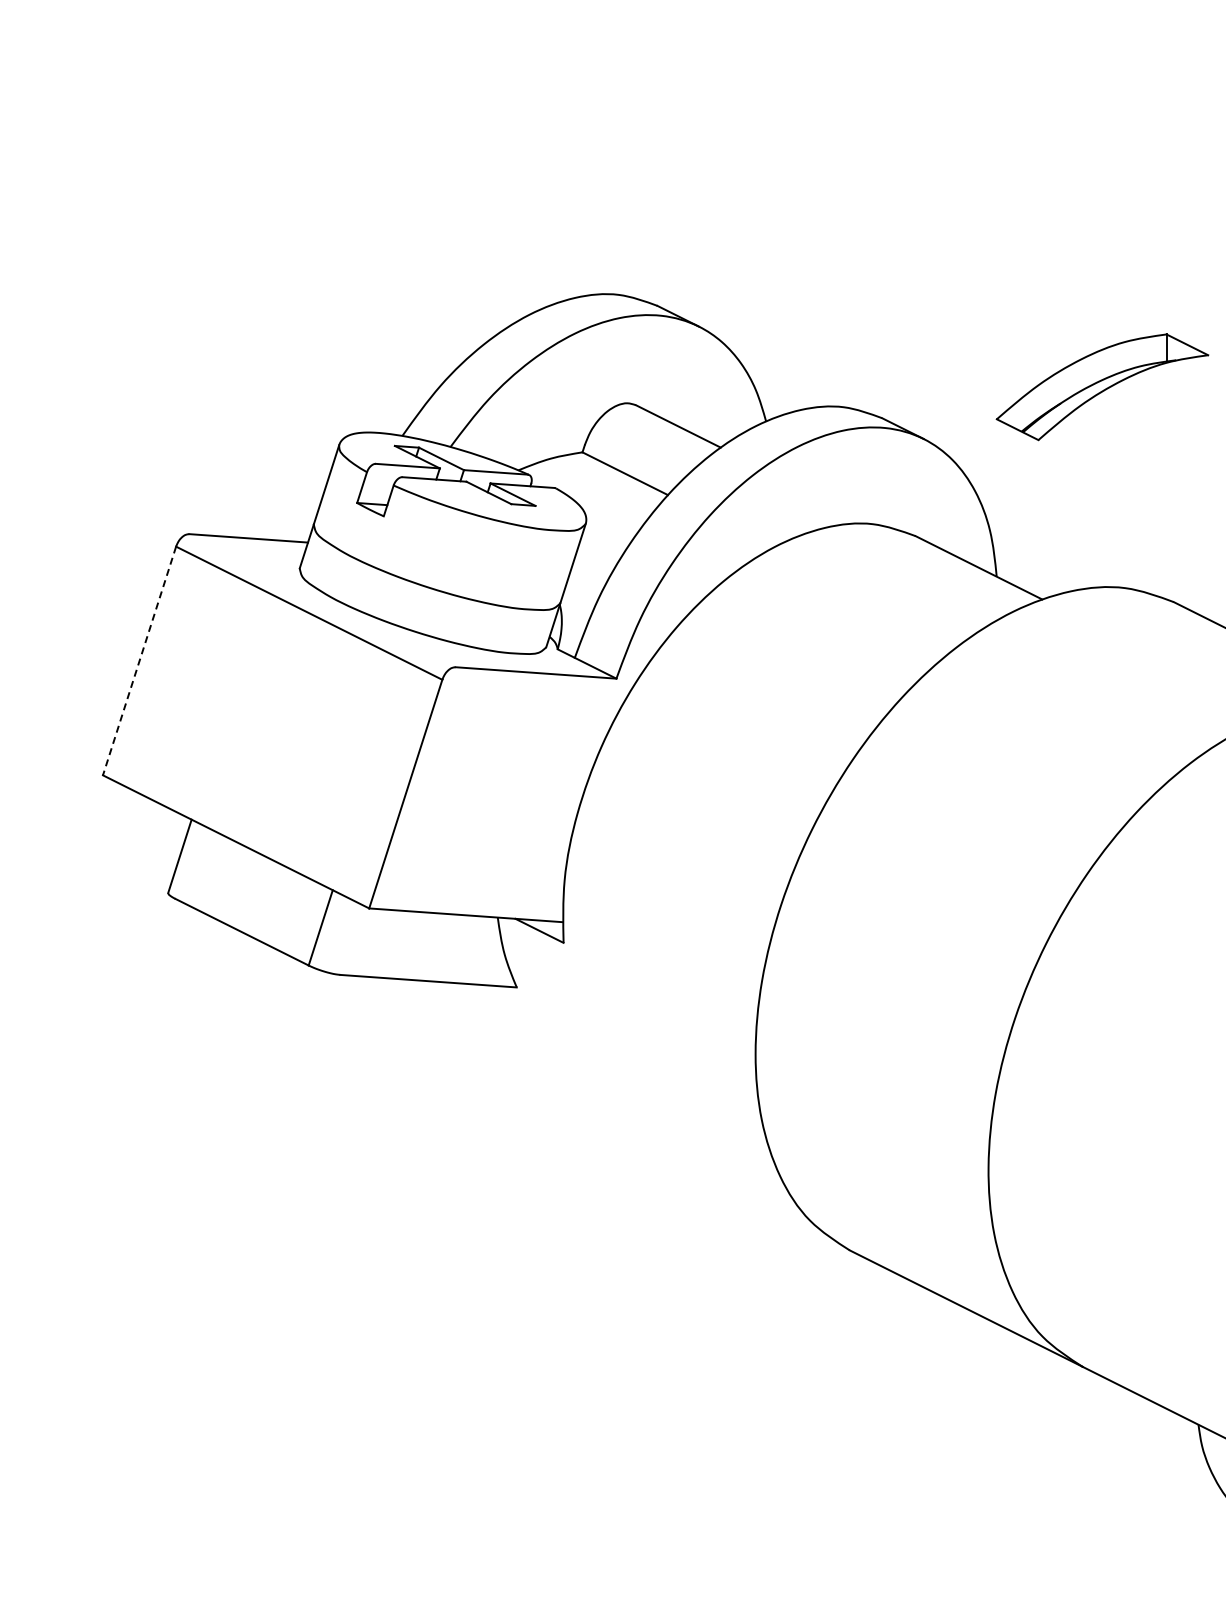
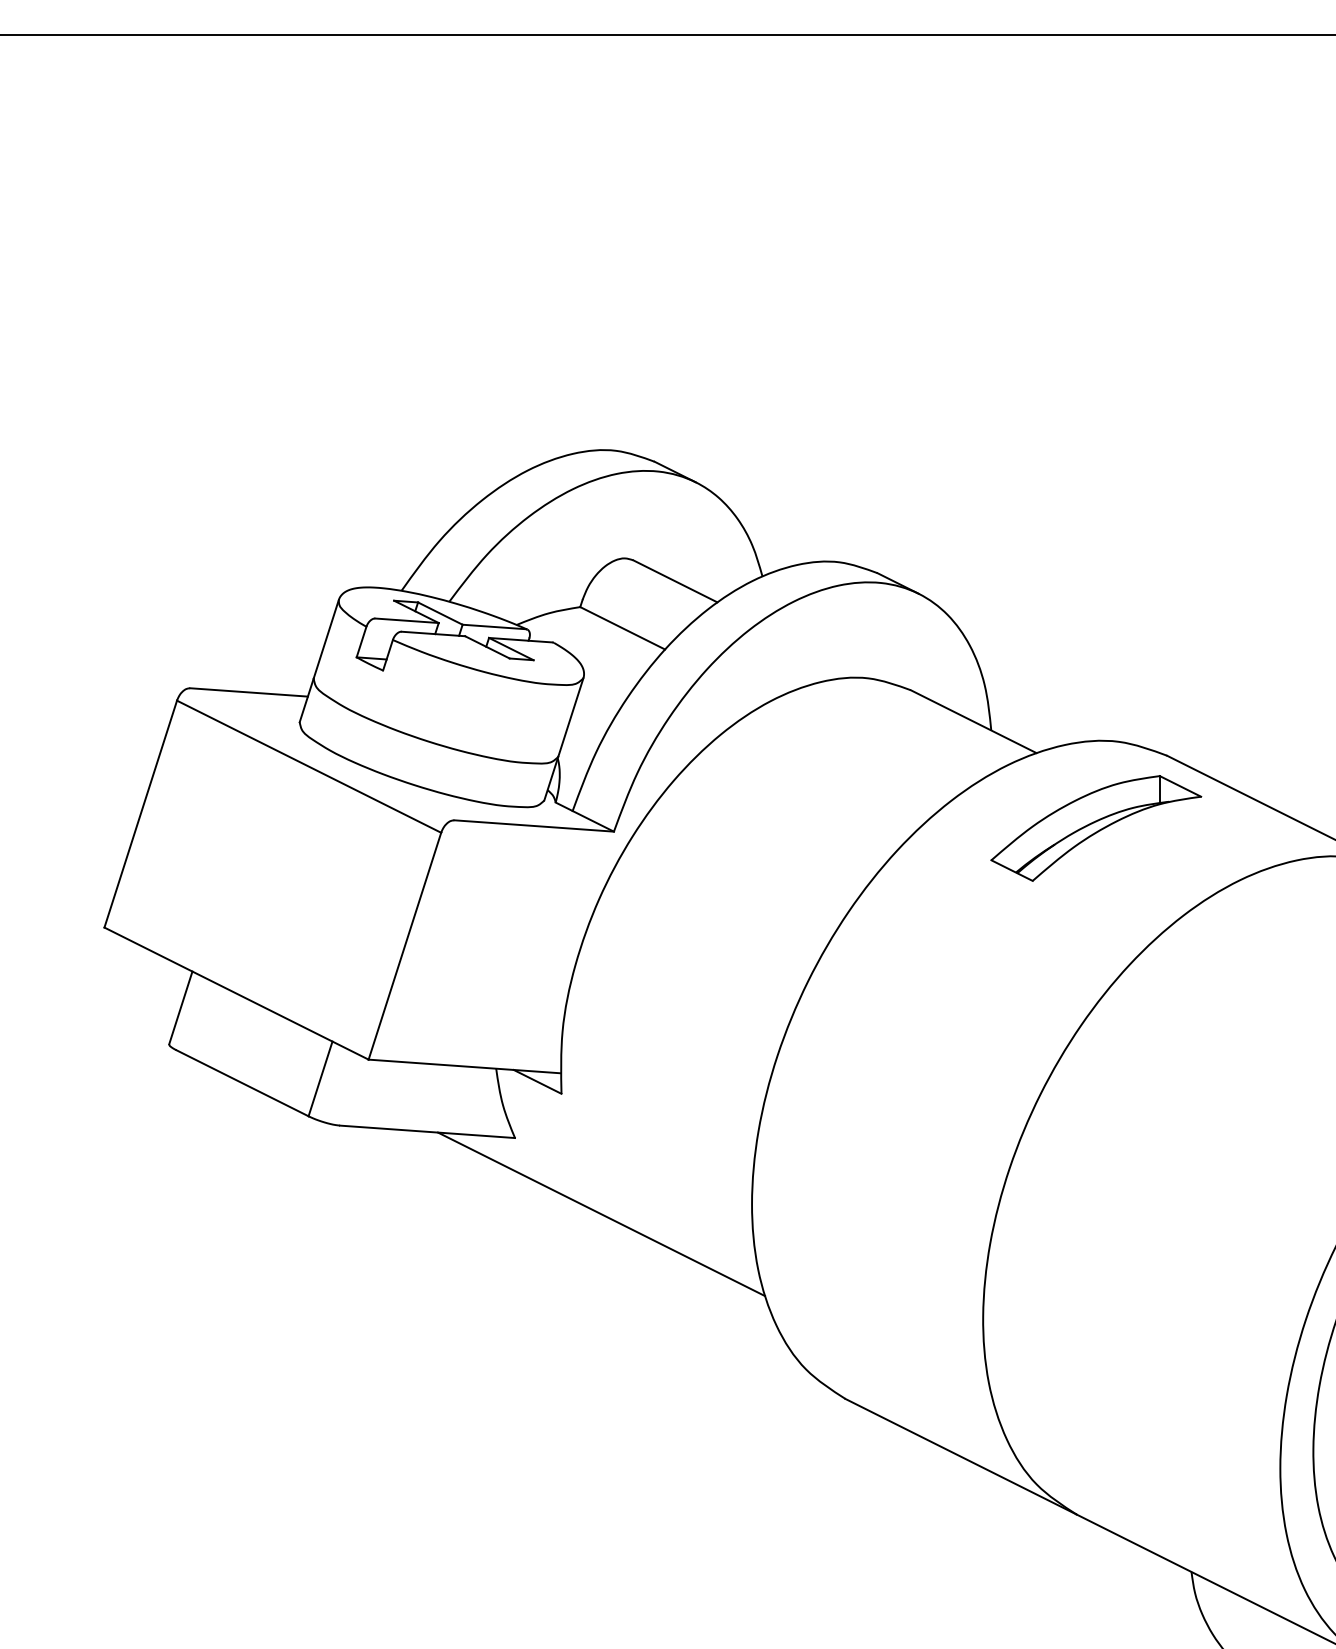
part: (1102, 387) -> (1096, 828), moved
line: (139, 661) -> (140, 814), dashed -> solid
line: (603, 1064) -> (601, 1214), added

